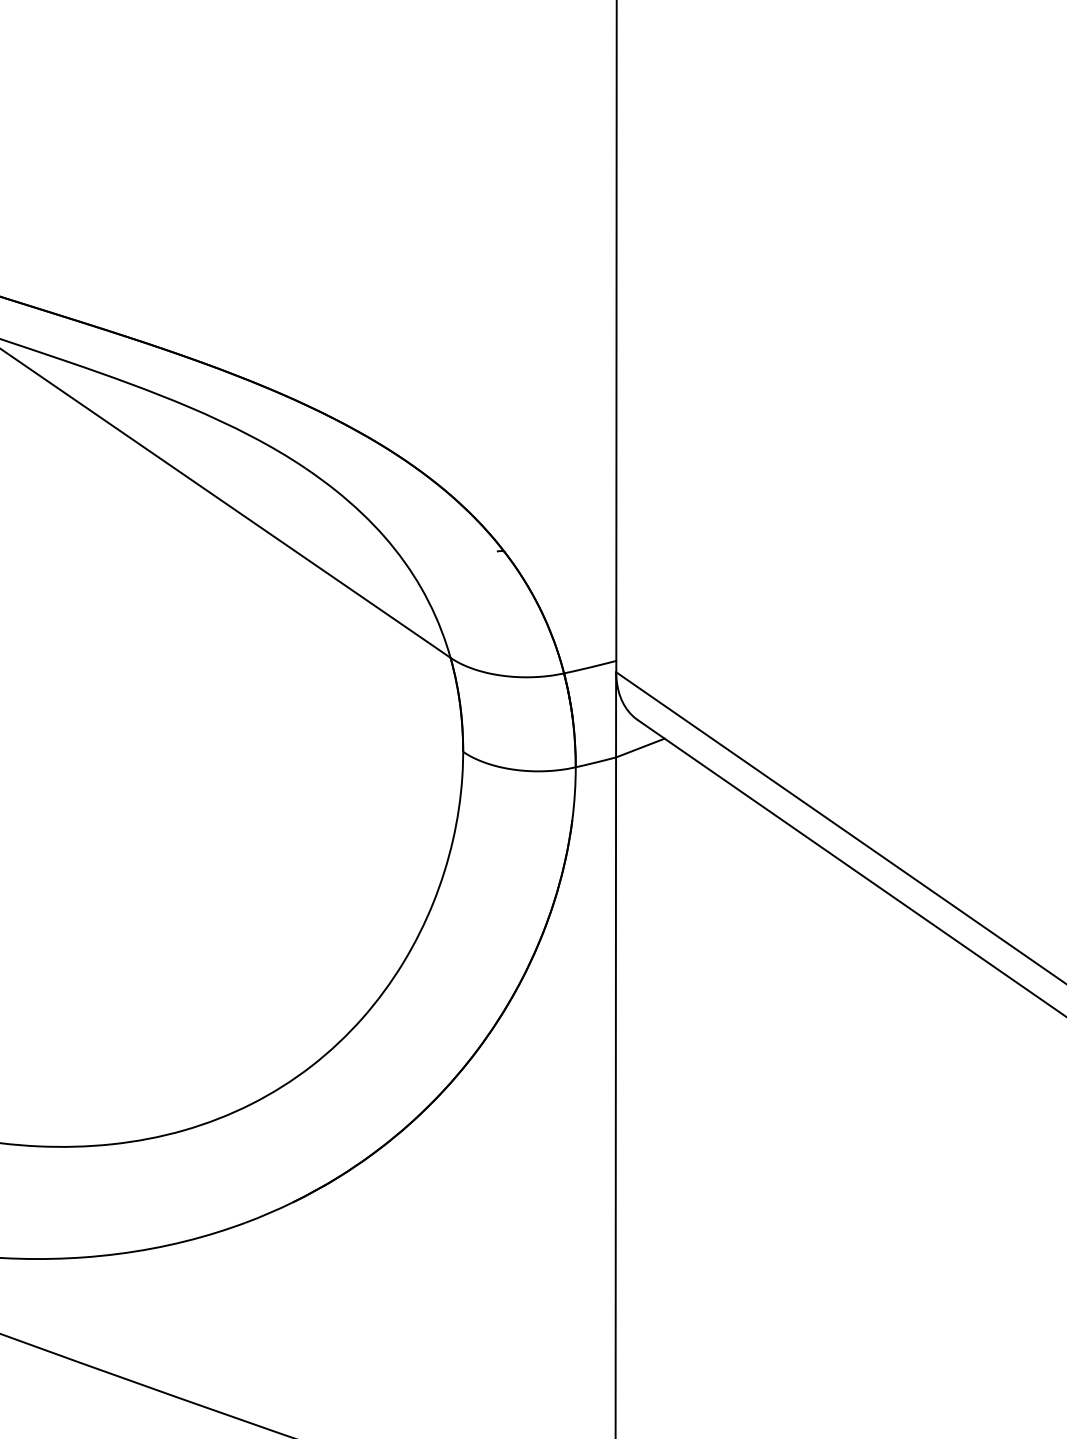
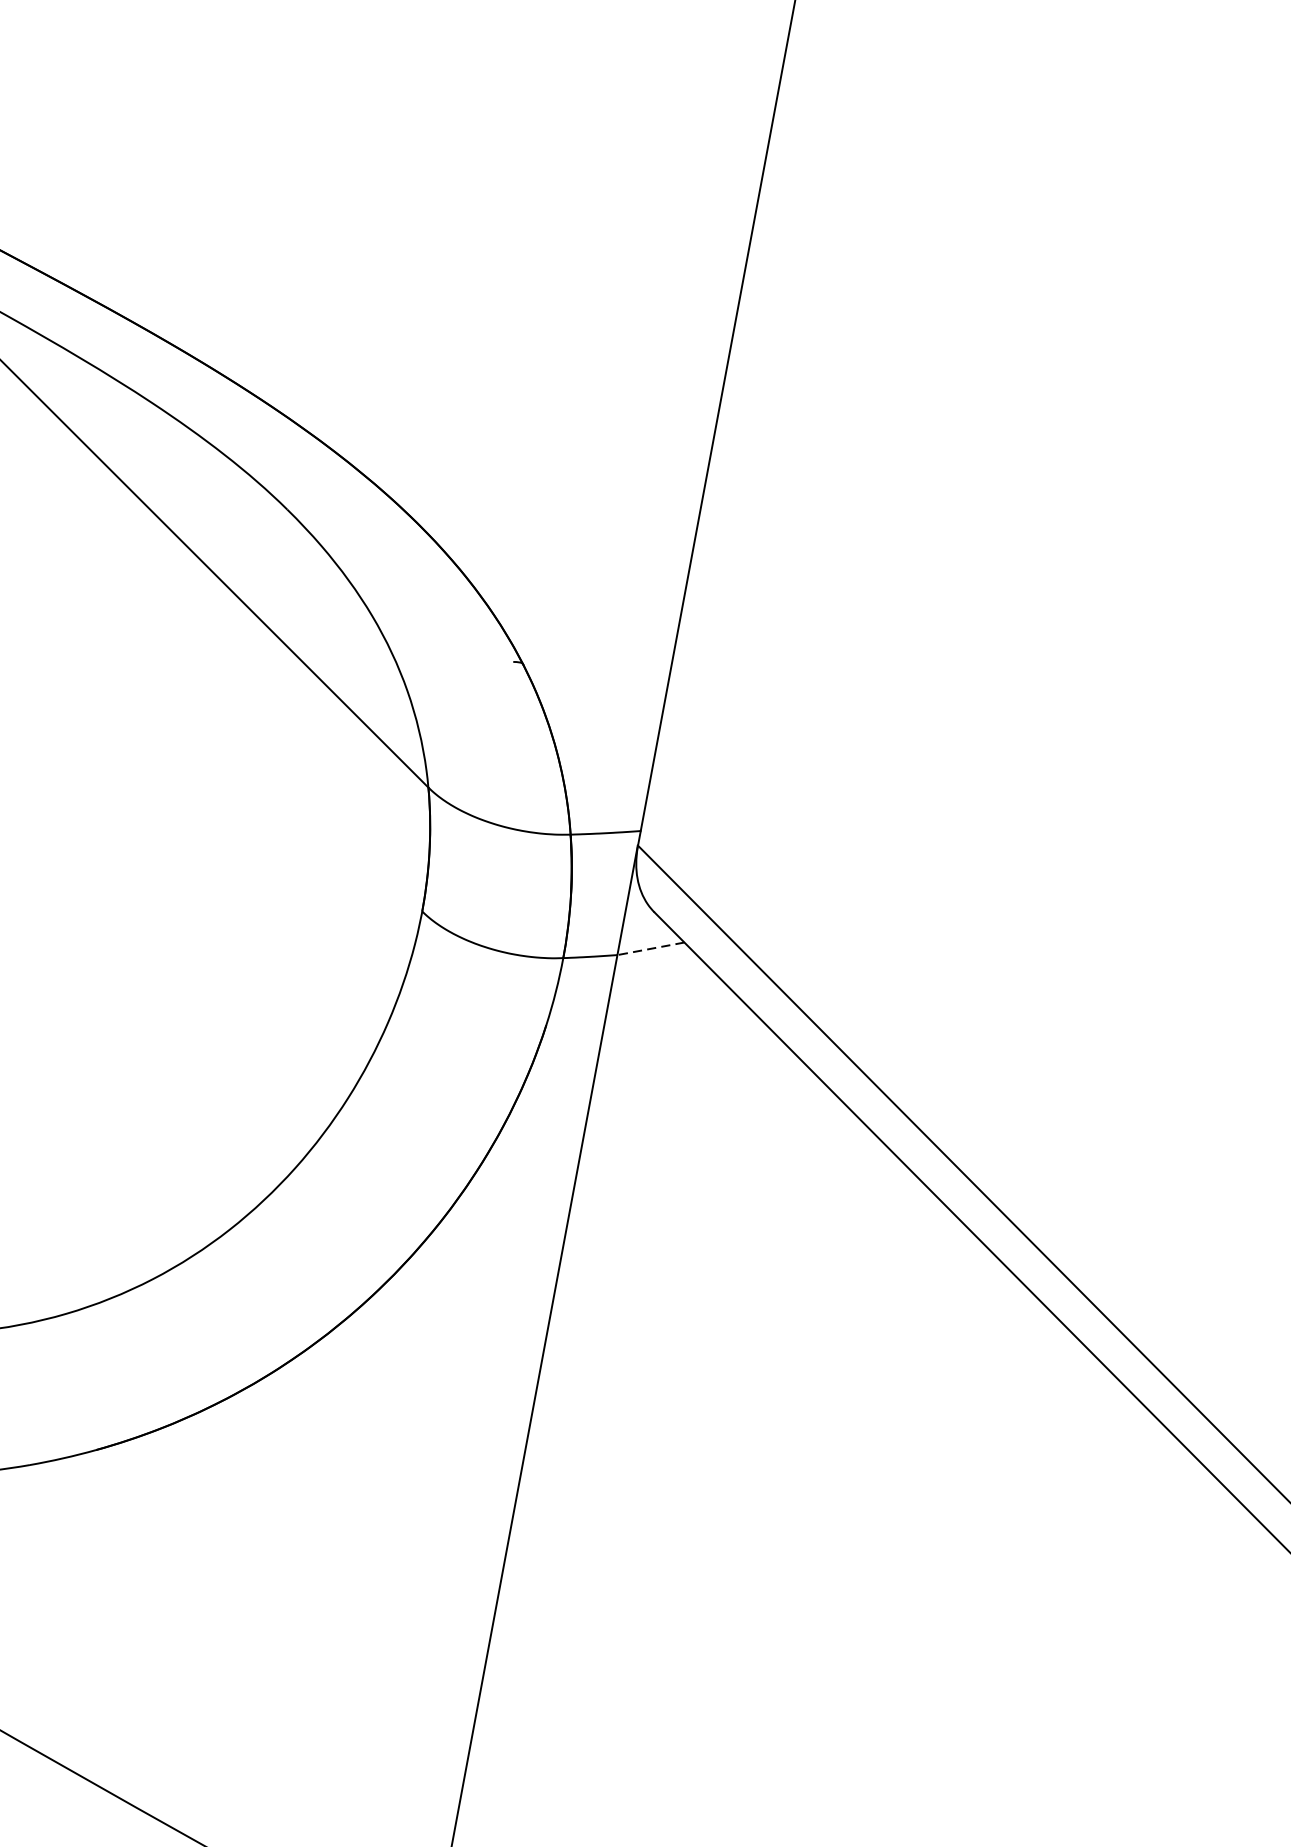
line: (639, 748) -> (649, 949), solid -> dashed

